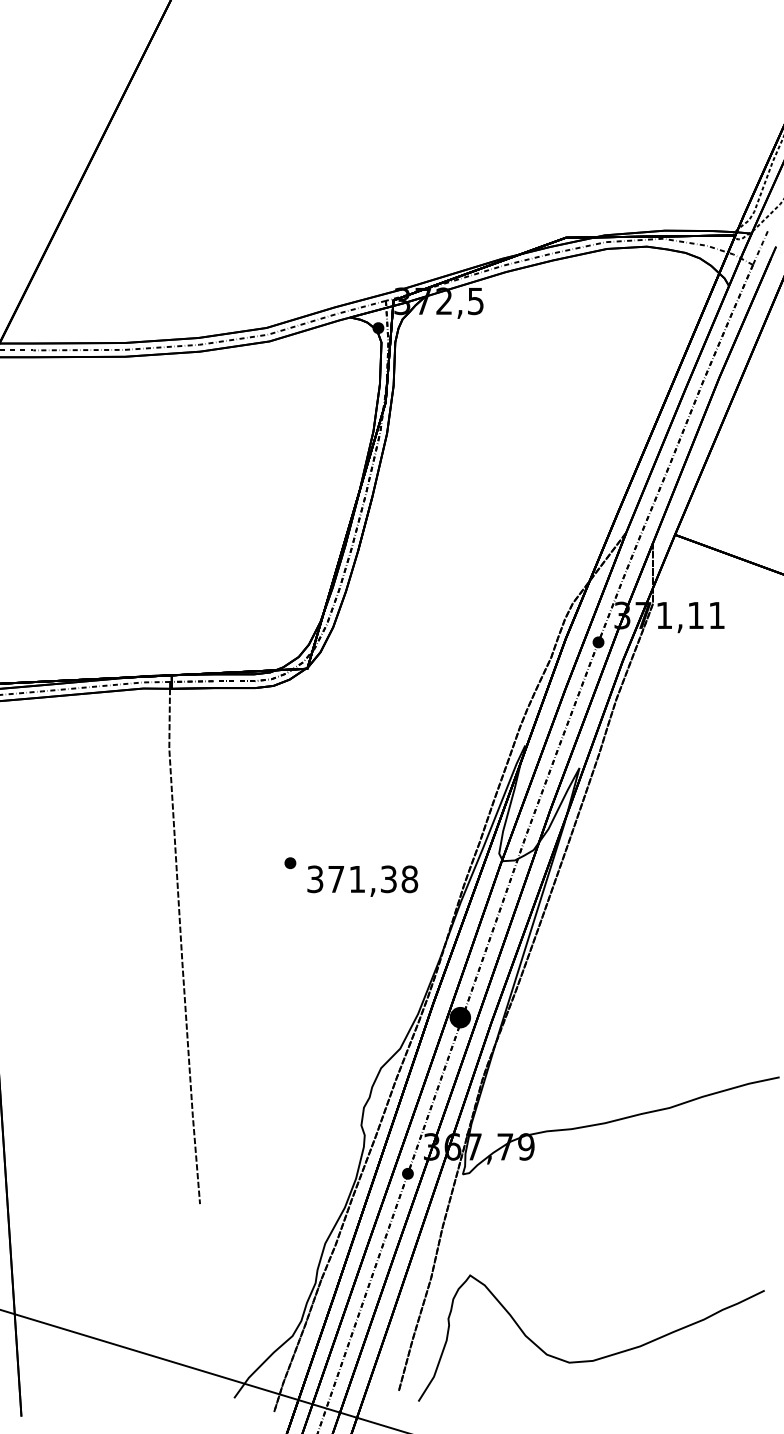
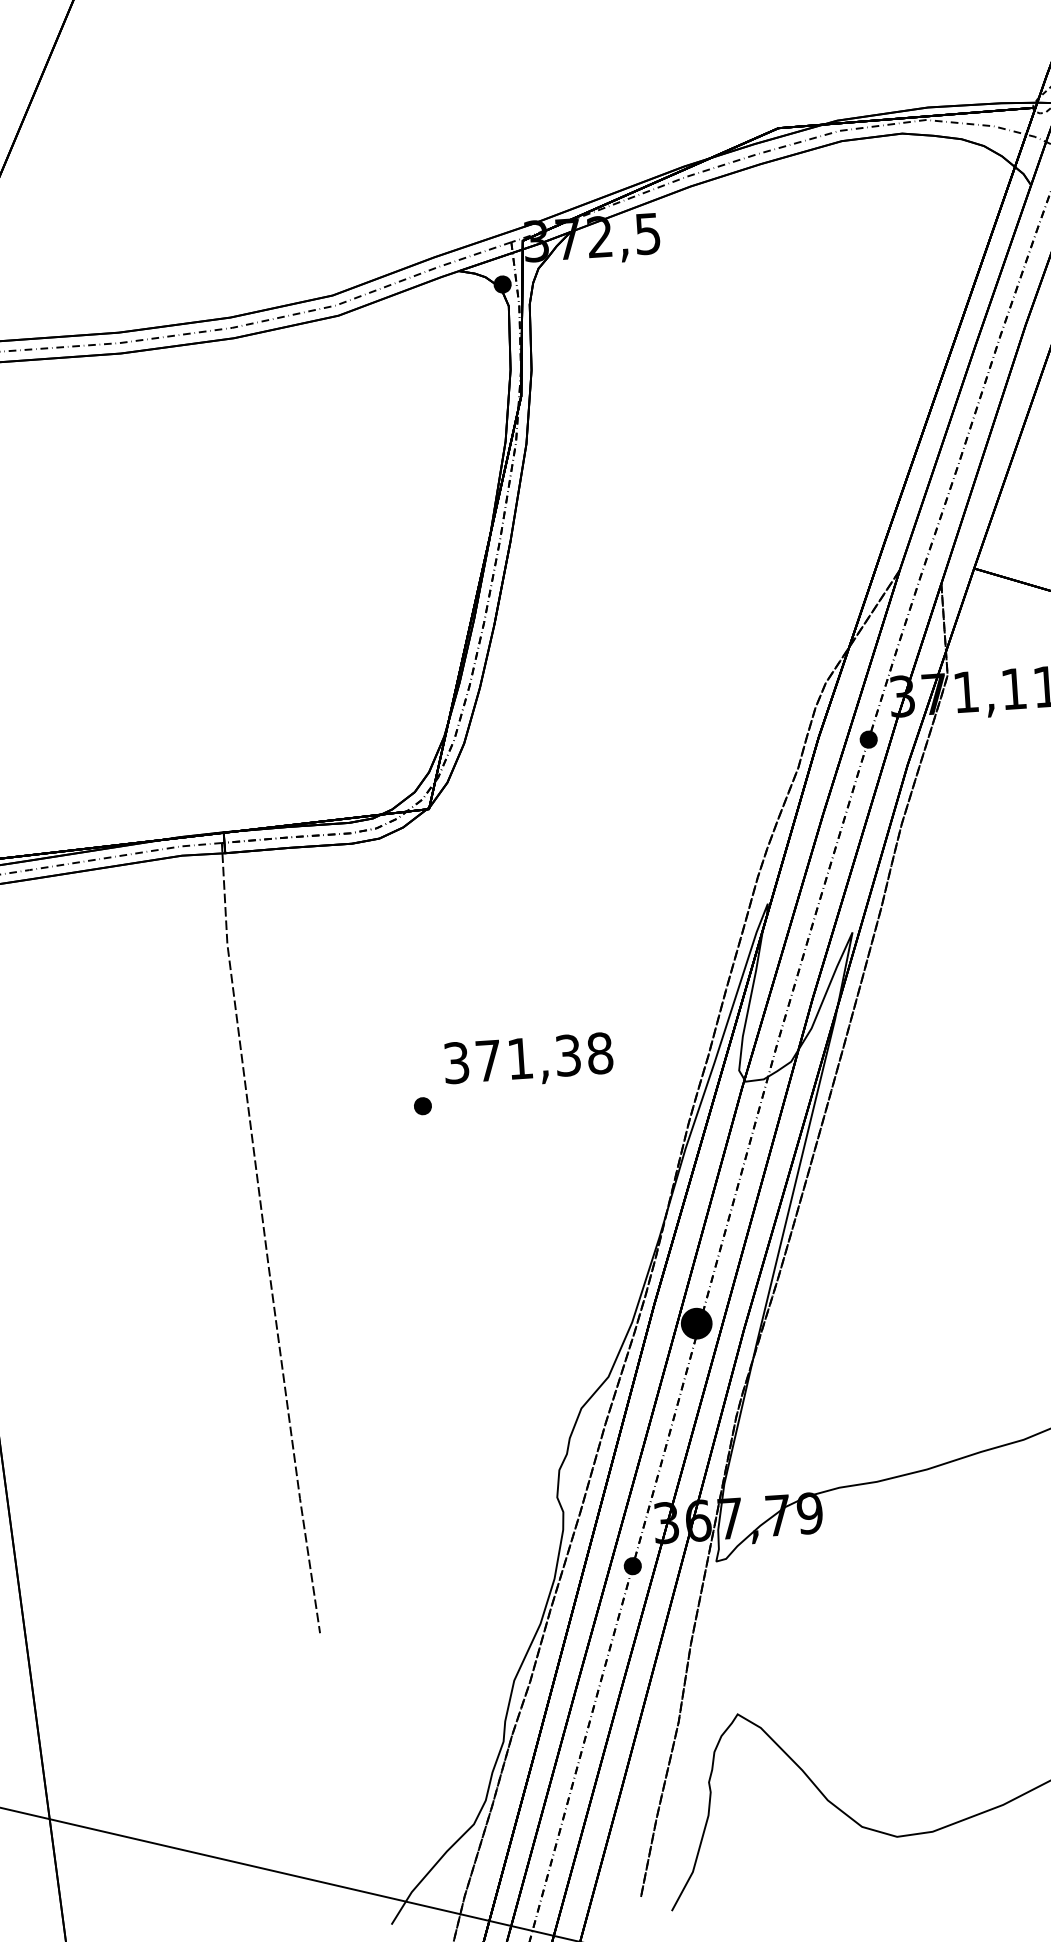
text: (362, 880) -> (528, 1059), moved

